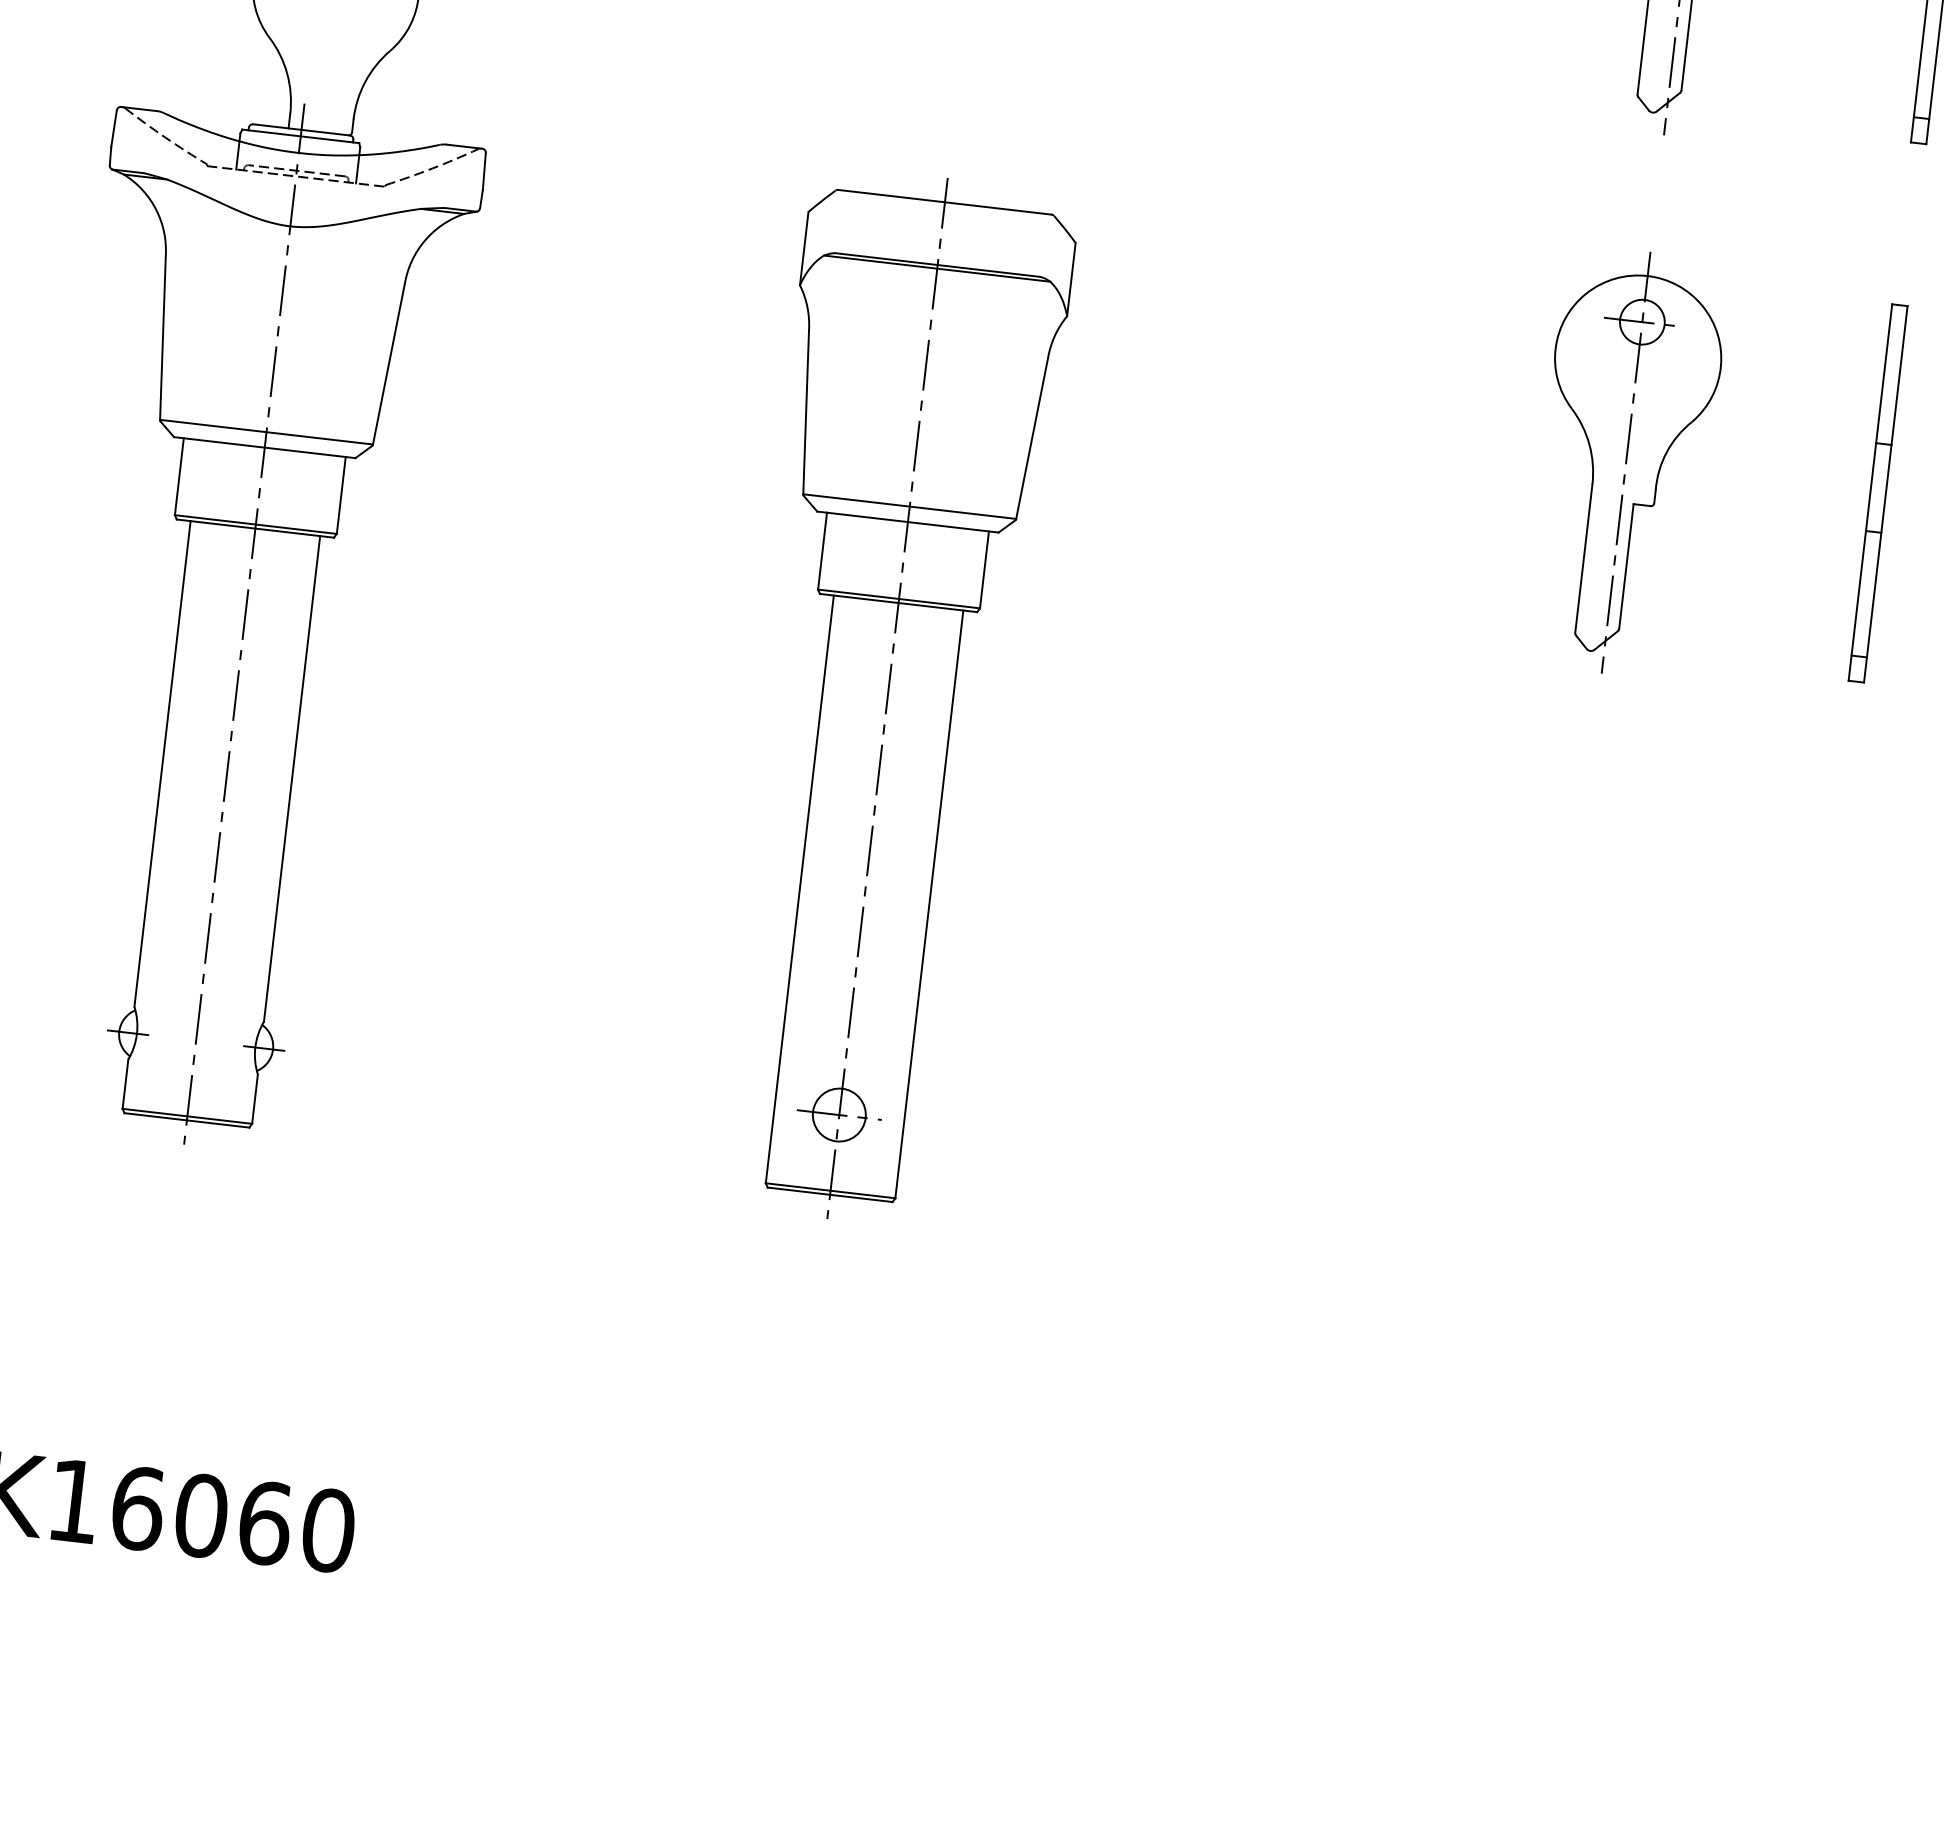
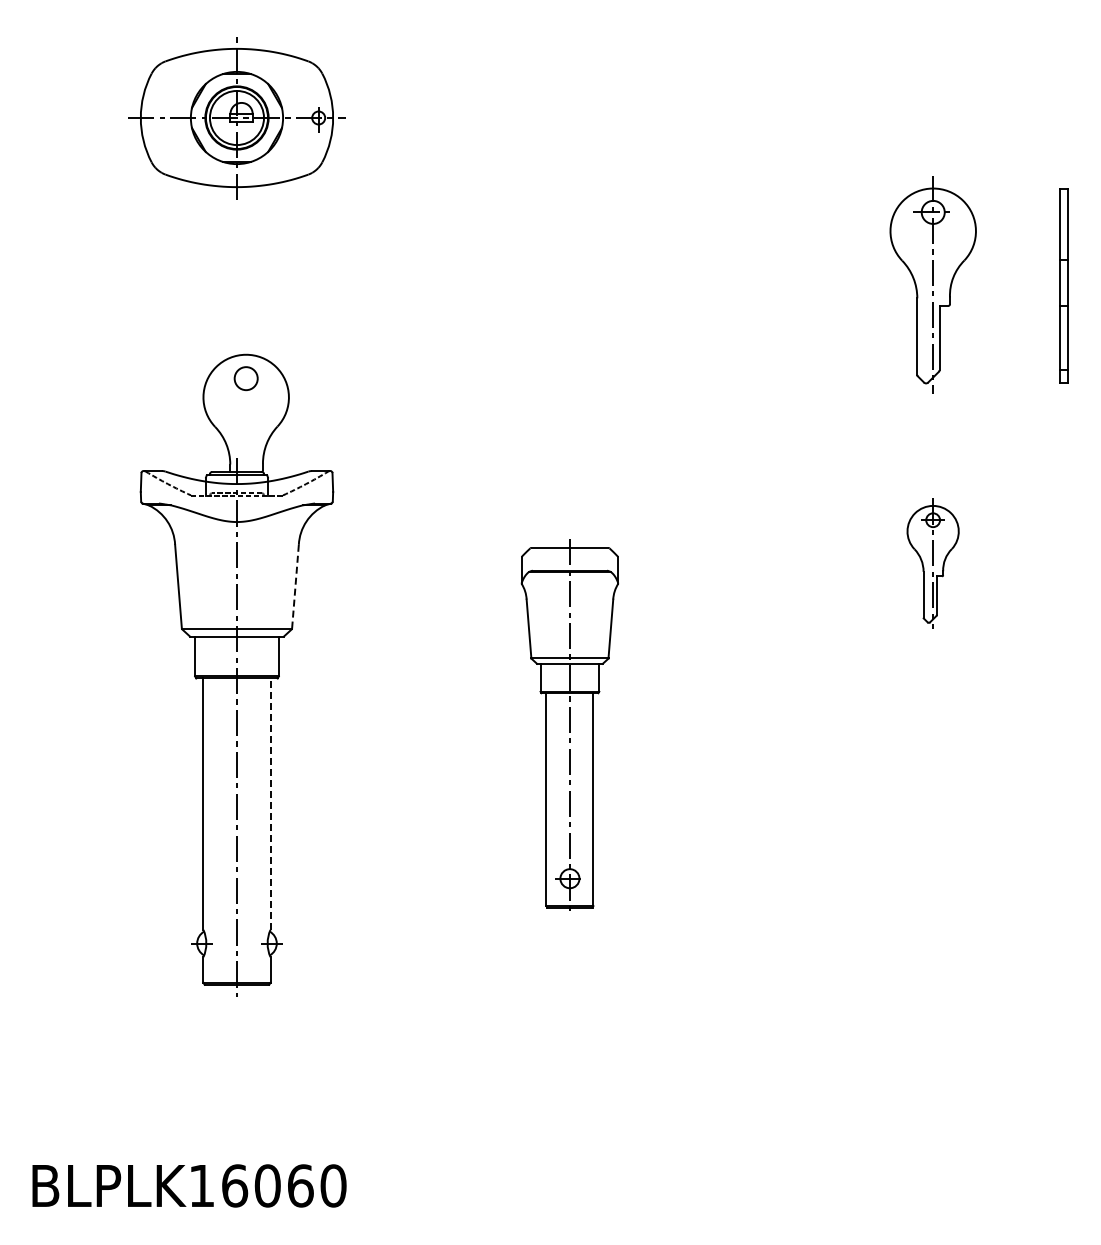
line: (388, 365) -> (295, 587), solid -> dashed
part: (1624, 461) -> (932, 563), size x0.6
part: (1877, 493) -> (1063, 564), removed
part: (886, 697) -> (569, 727), size x0.7
line: (291, 779) -> (270, 804), solid -> dashed

